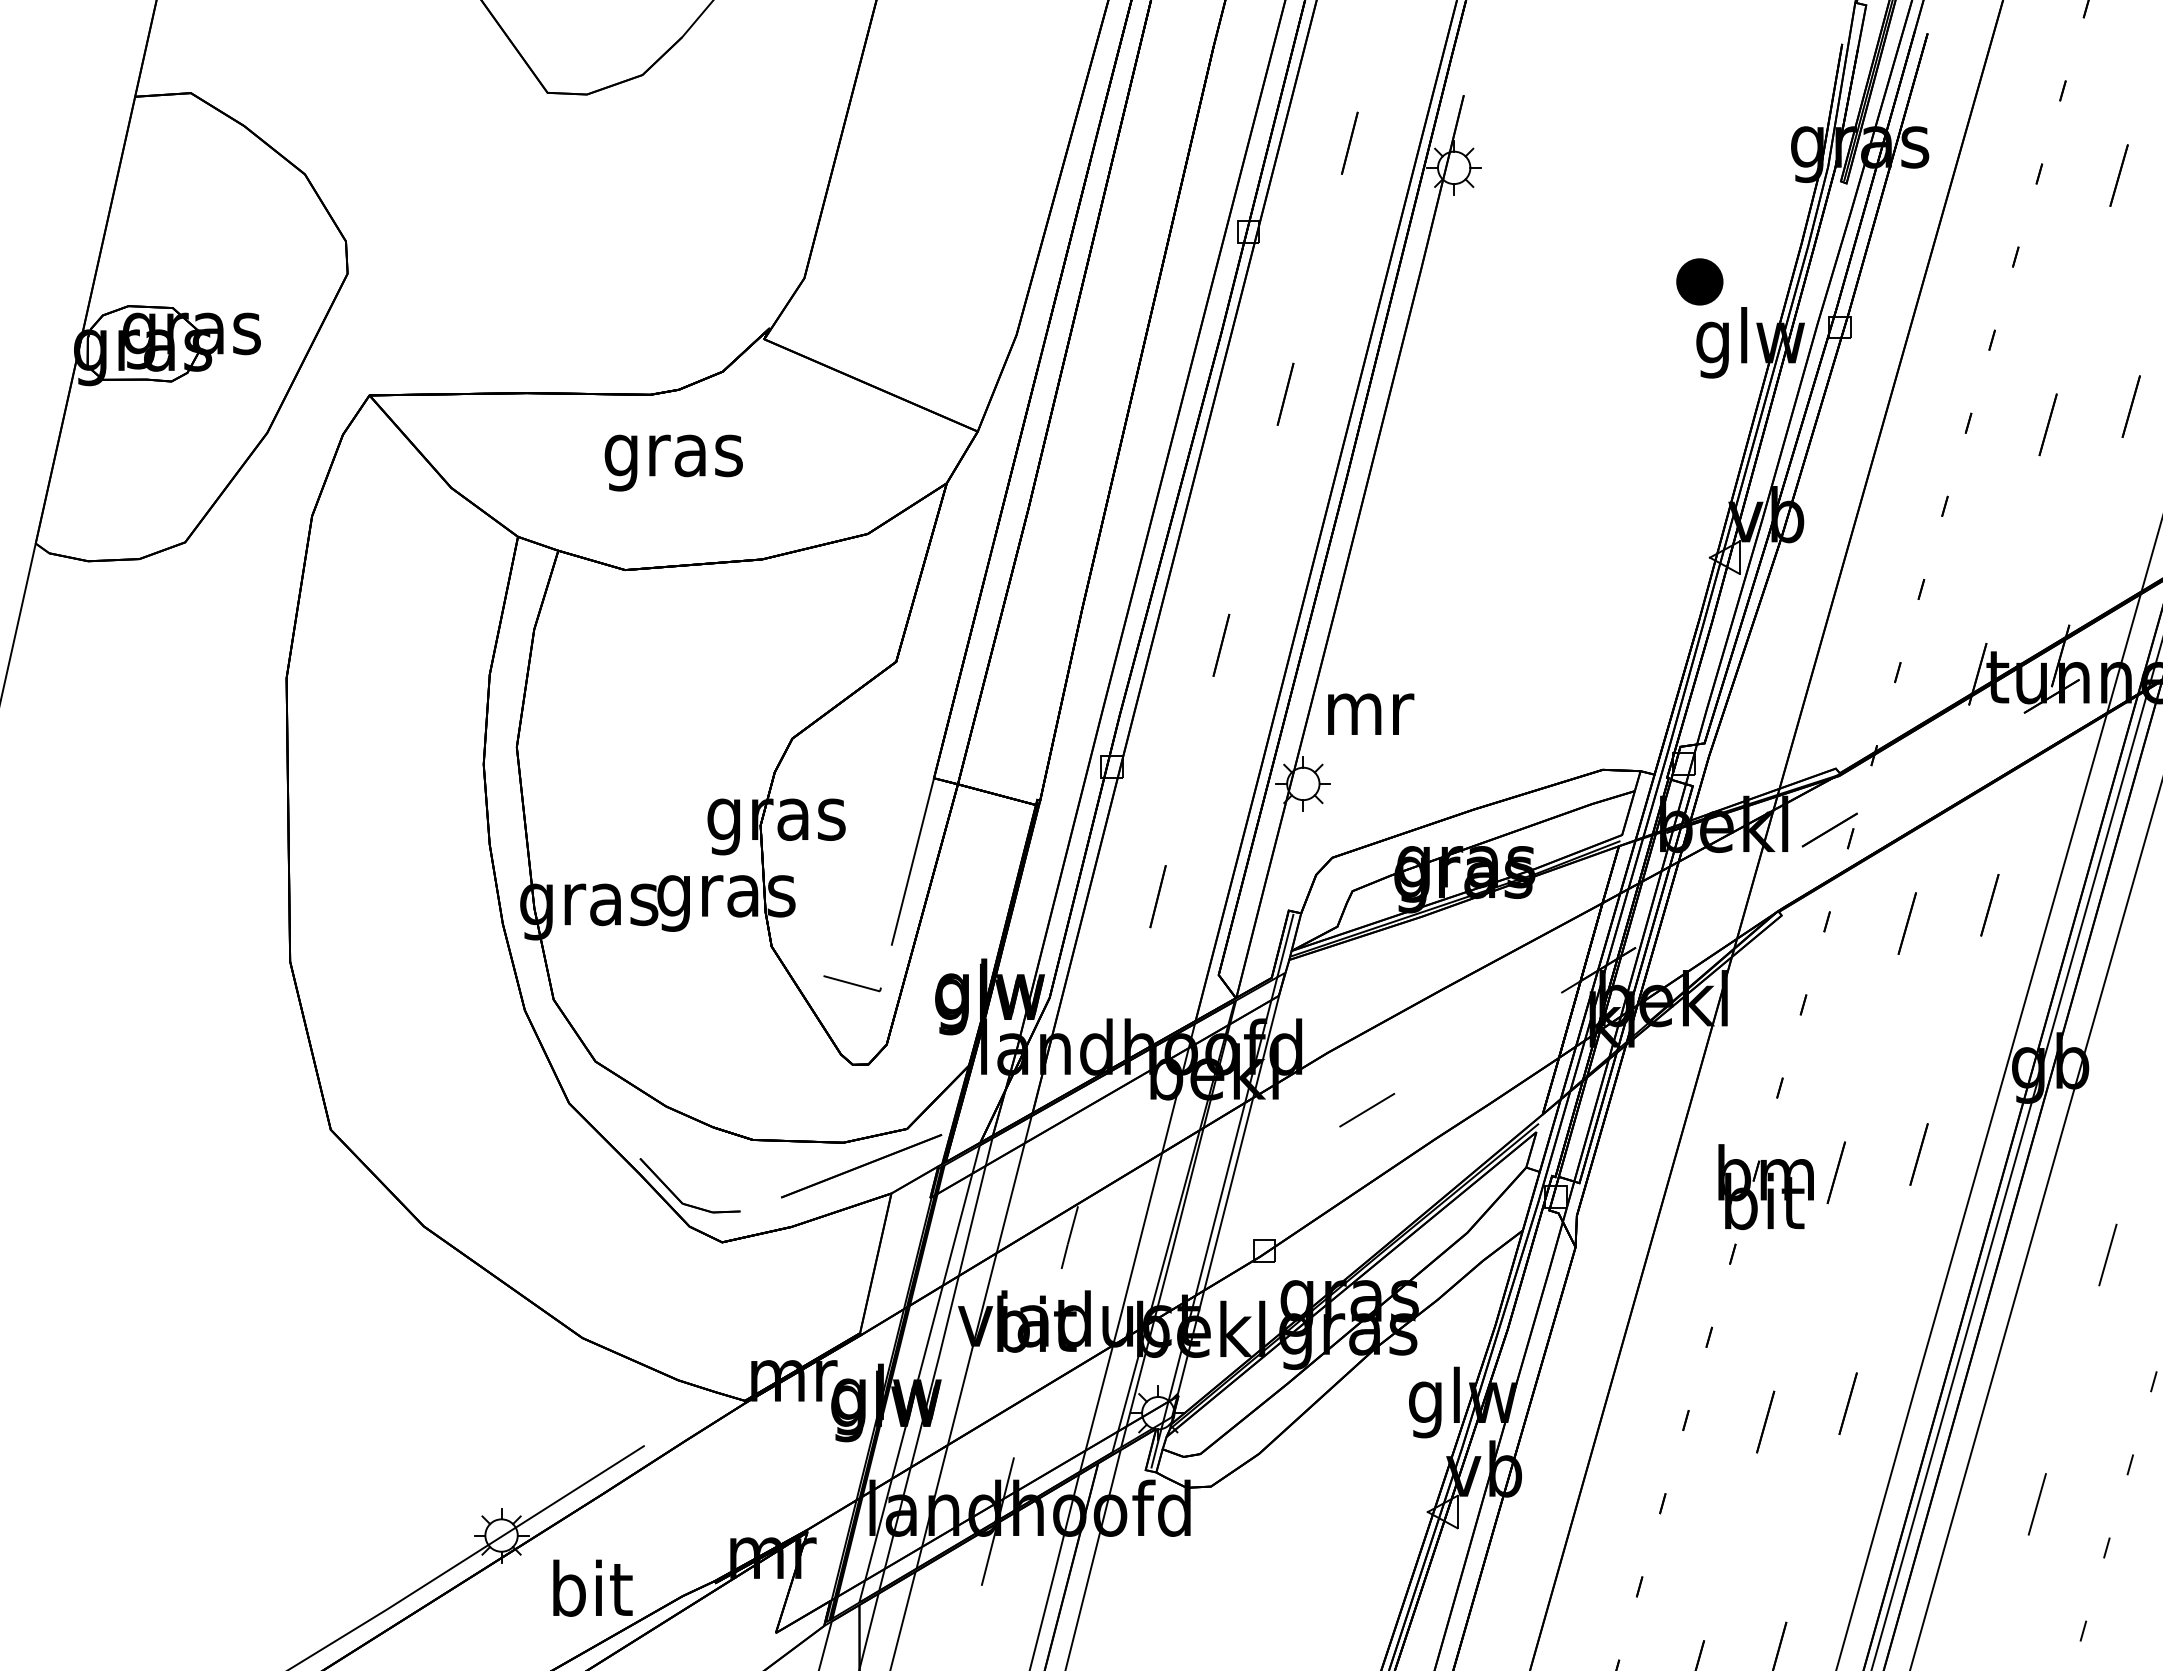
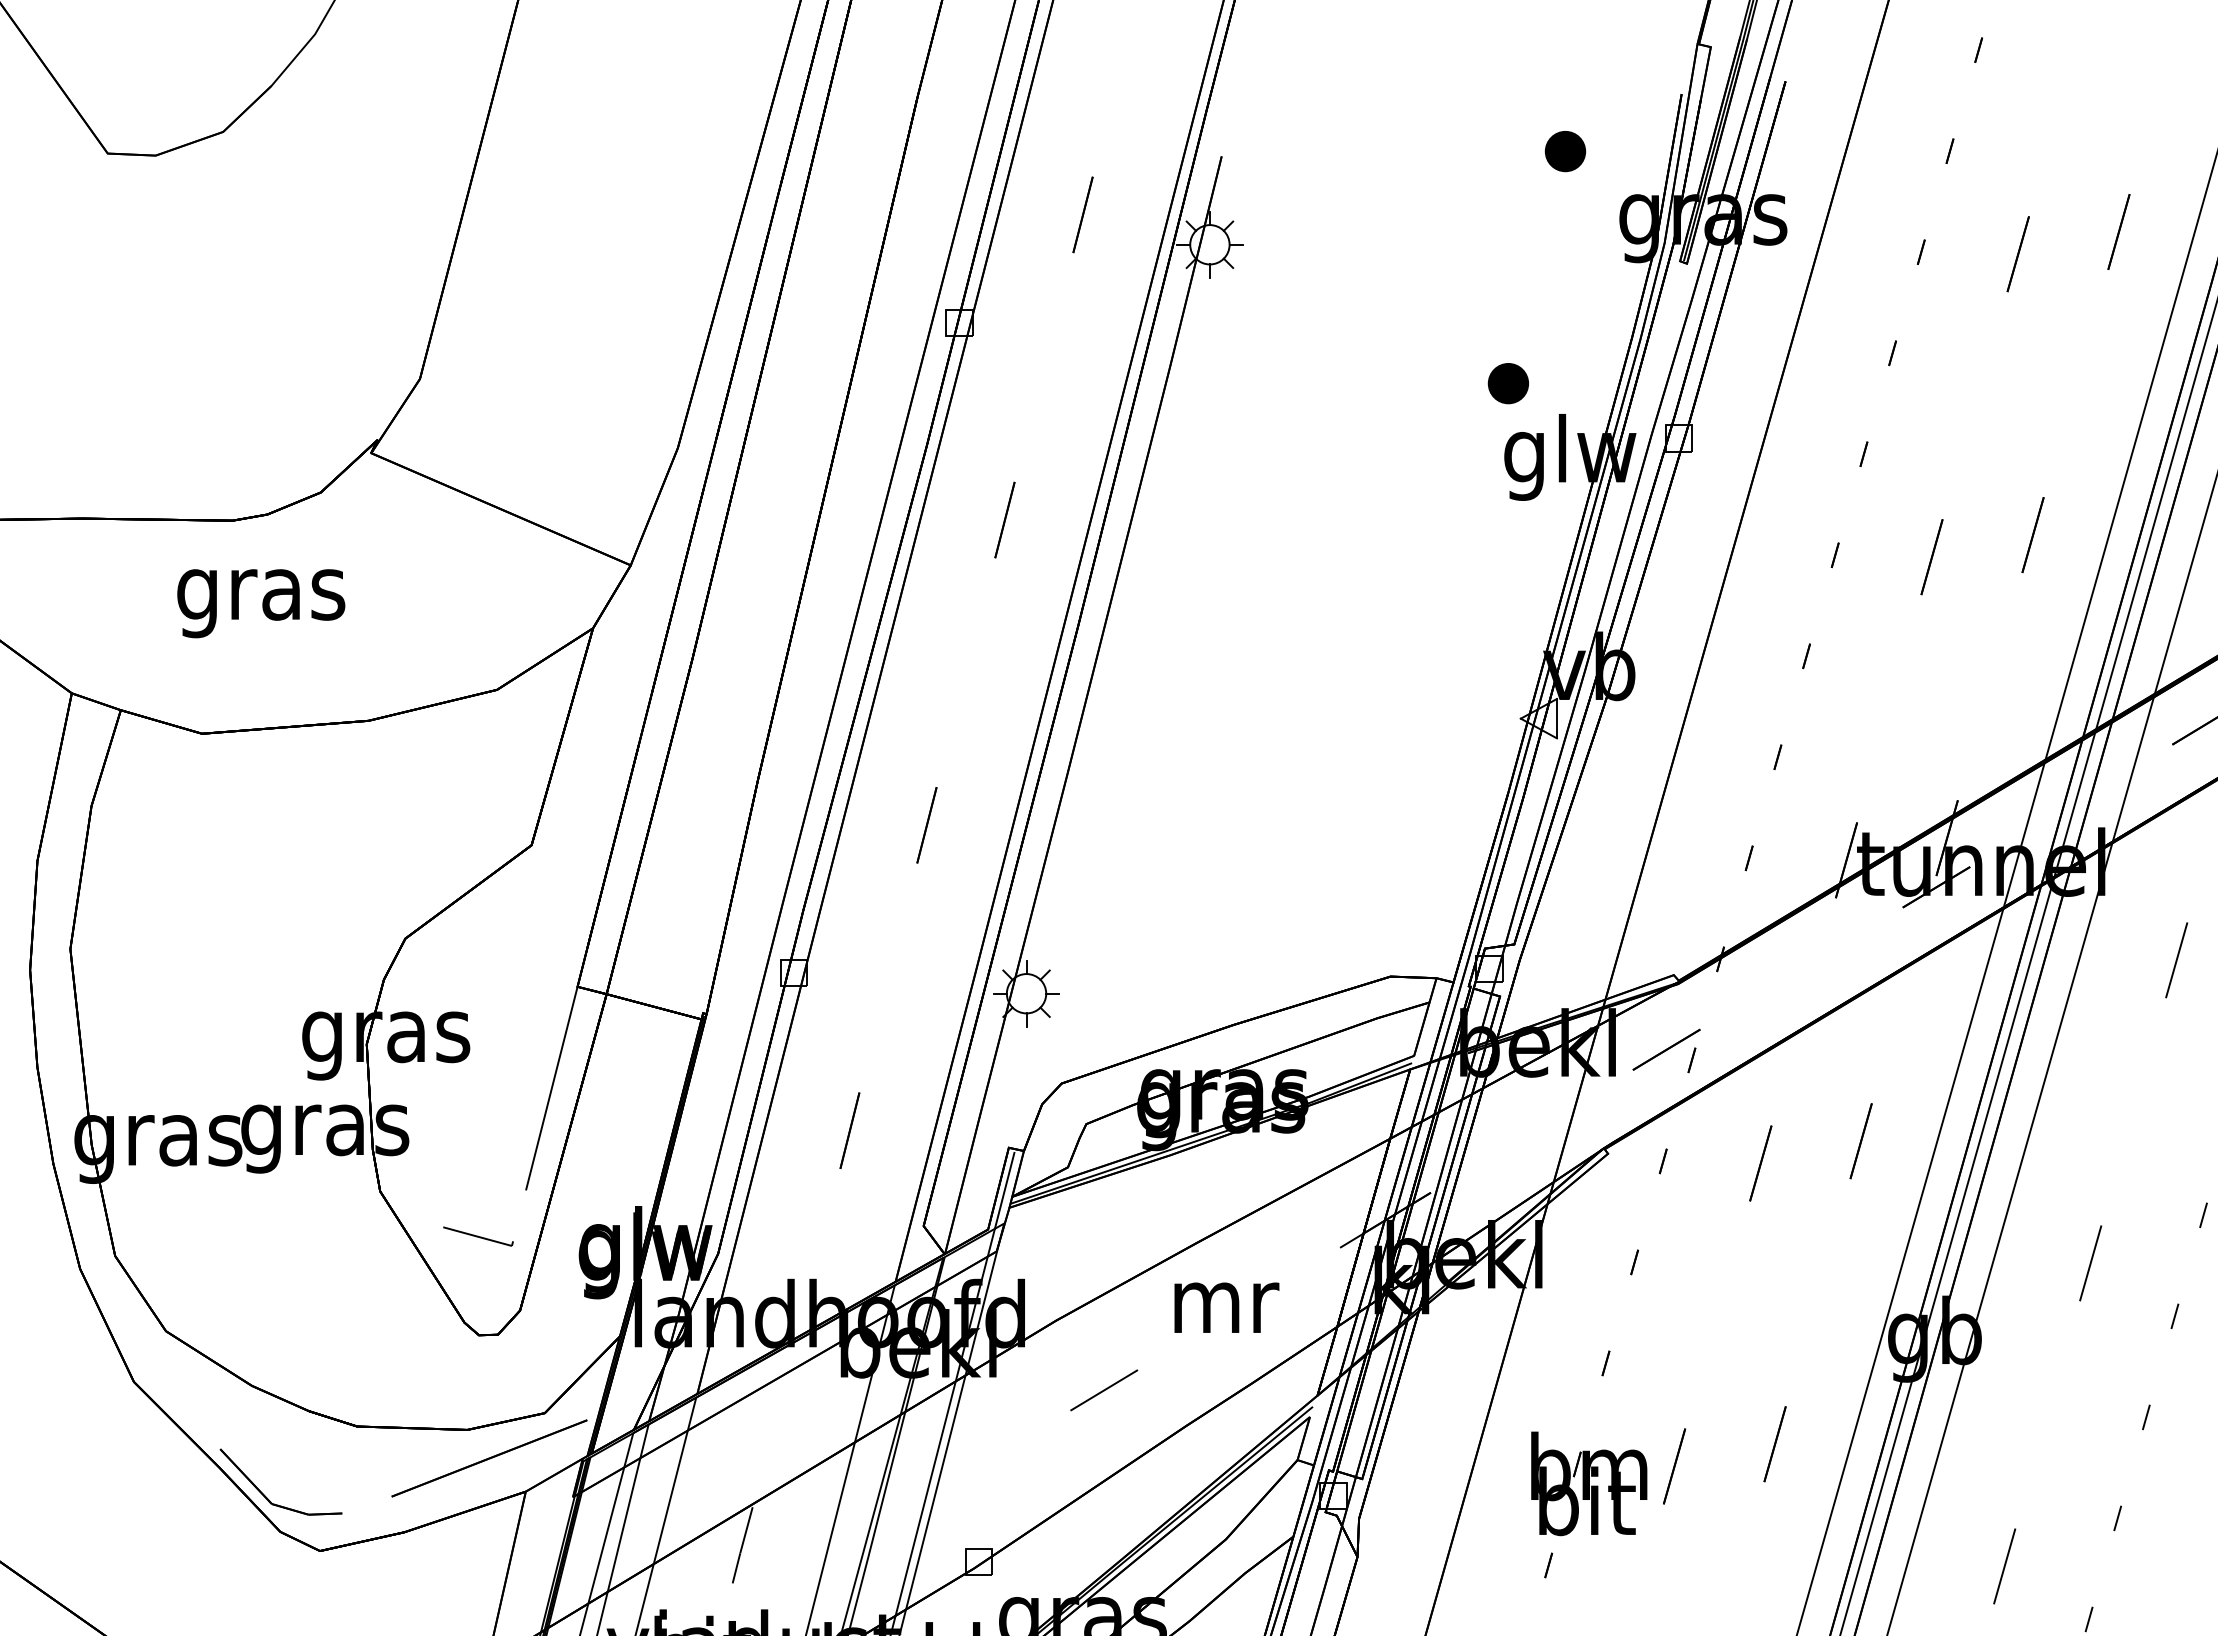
part: (1746, 91) -> (1565, 151), added
part: (1699, 282) -> (1508, 384), size x0.71
text: (1371, 713) -> (1227, 1306), moved

